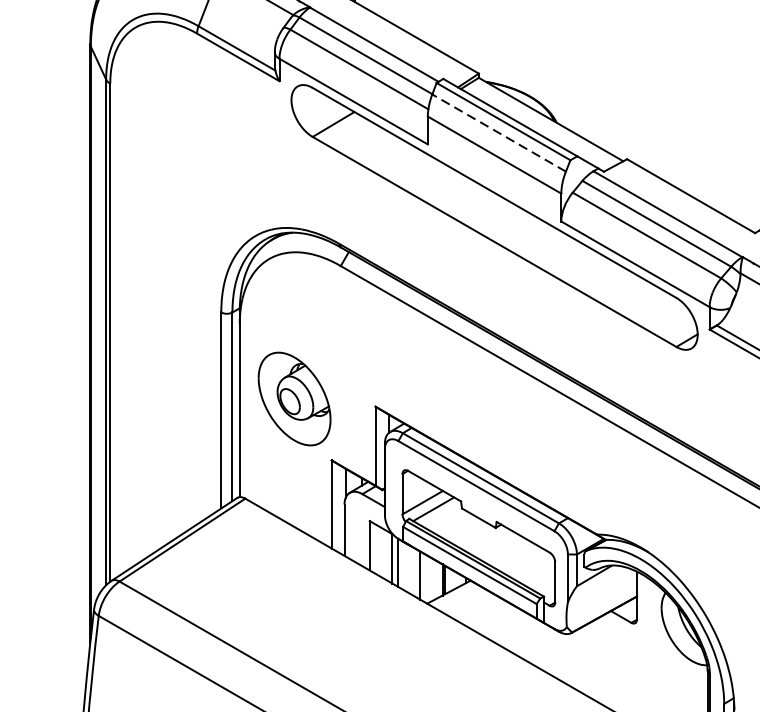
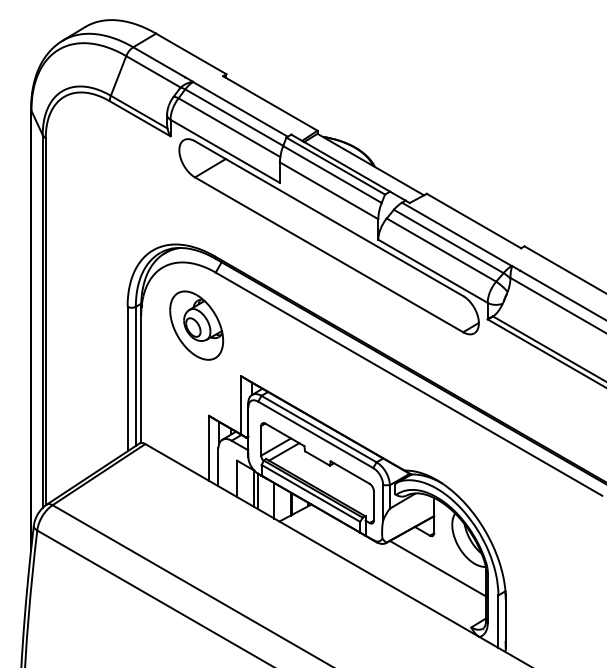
line: (499, 133) -> (332, 174), dashed -> solid
part: (294, 398) -> (196, 325), moved
line: (641, 667) -> (437, 568), added

